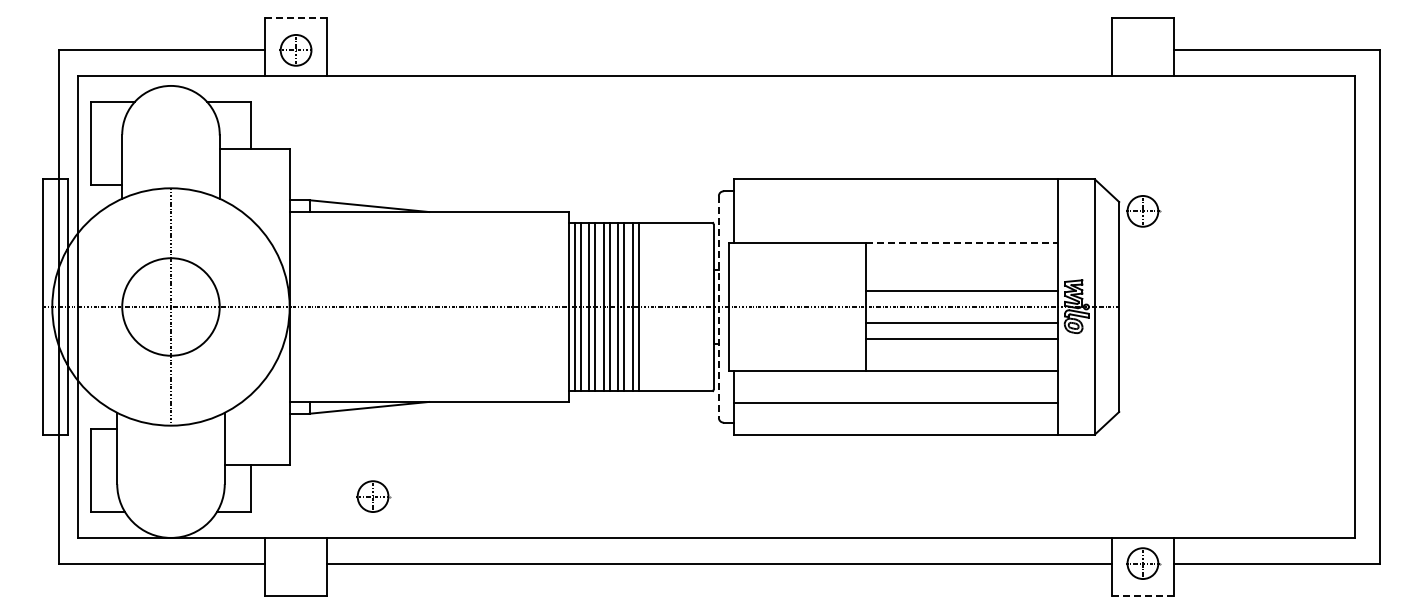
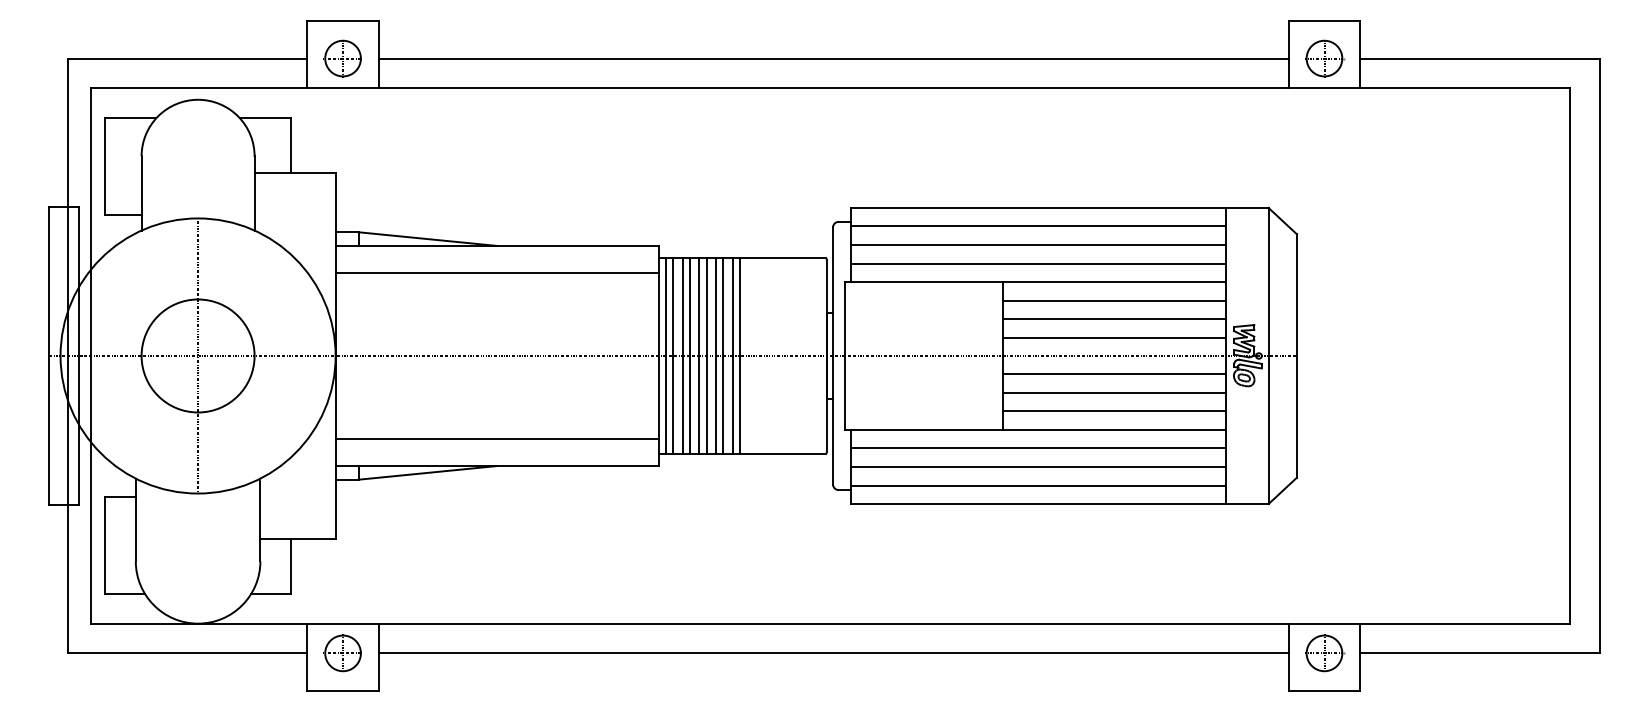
line: (296, 18) -> (343, 21), dashed -> solid
line: (719, 50) -> (833, 58), added
line: (896, 195) -> (1038, 226), added
line: (896, 211) -> (1038, 245), added
part: (1143, 211) -> (1325, 58), moved
line: (896, 227) -> (1038, 263), added
line: (428, 235) -> (496, 273), added
line: (962, 243) -> (1115, 282), dashed -> solid
line: (961, 259) -> (1114, 300), added
line: (961, 275) -> (1114, 319), added
line: (718, 307) -> (832, 356), dashed -> solid
line: (961, 354) -> (1114, 411), added
line: (428, 378) -> (496, 438), added
line: (896, 386) -> (1038, 448), added
line: (896, 418) -> (1038, 485), added
part: (372, 496) -> (342, 653), moved
line: (1142, 595) -> (1323, 690), dashed -> solid

